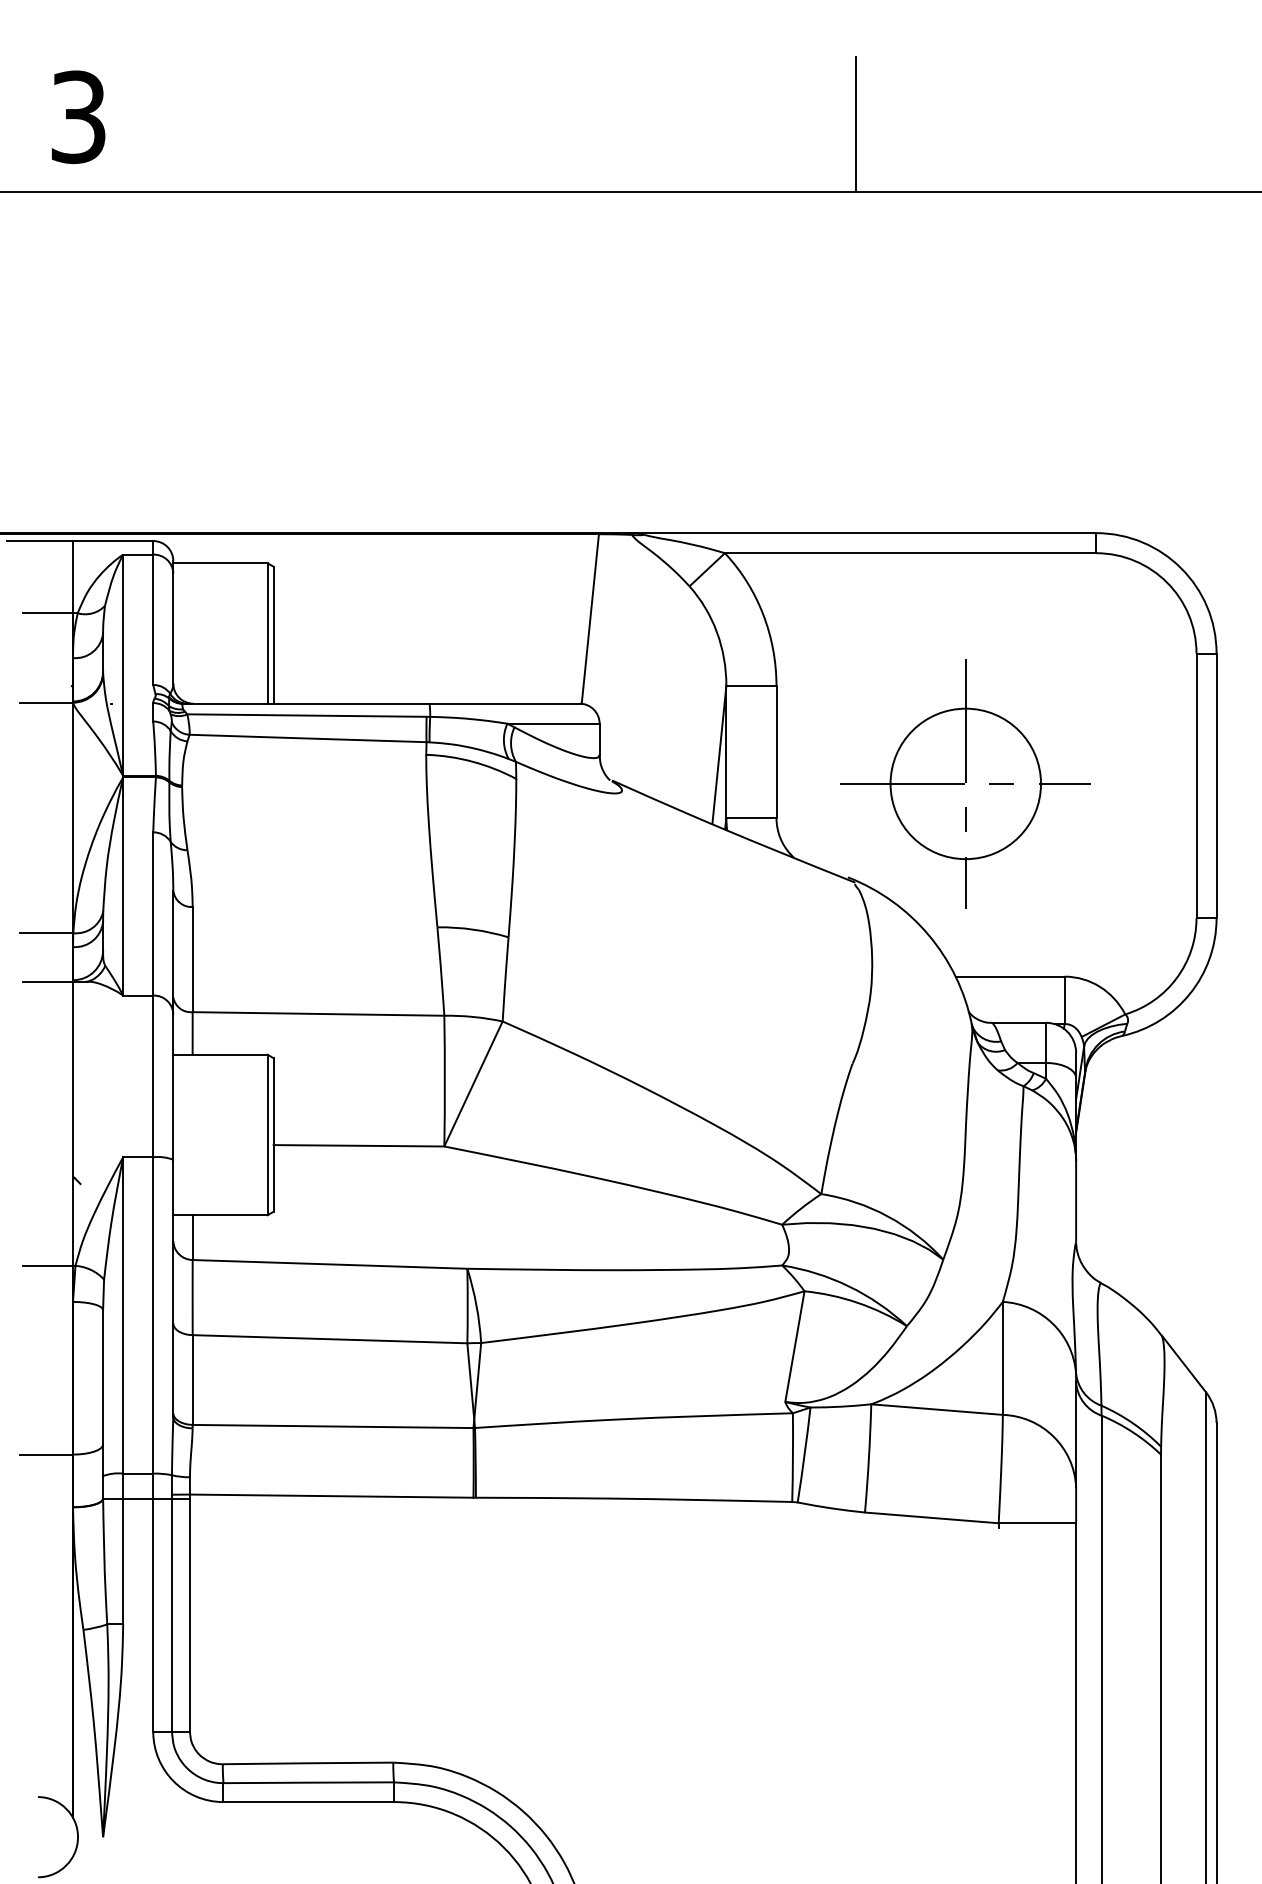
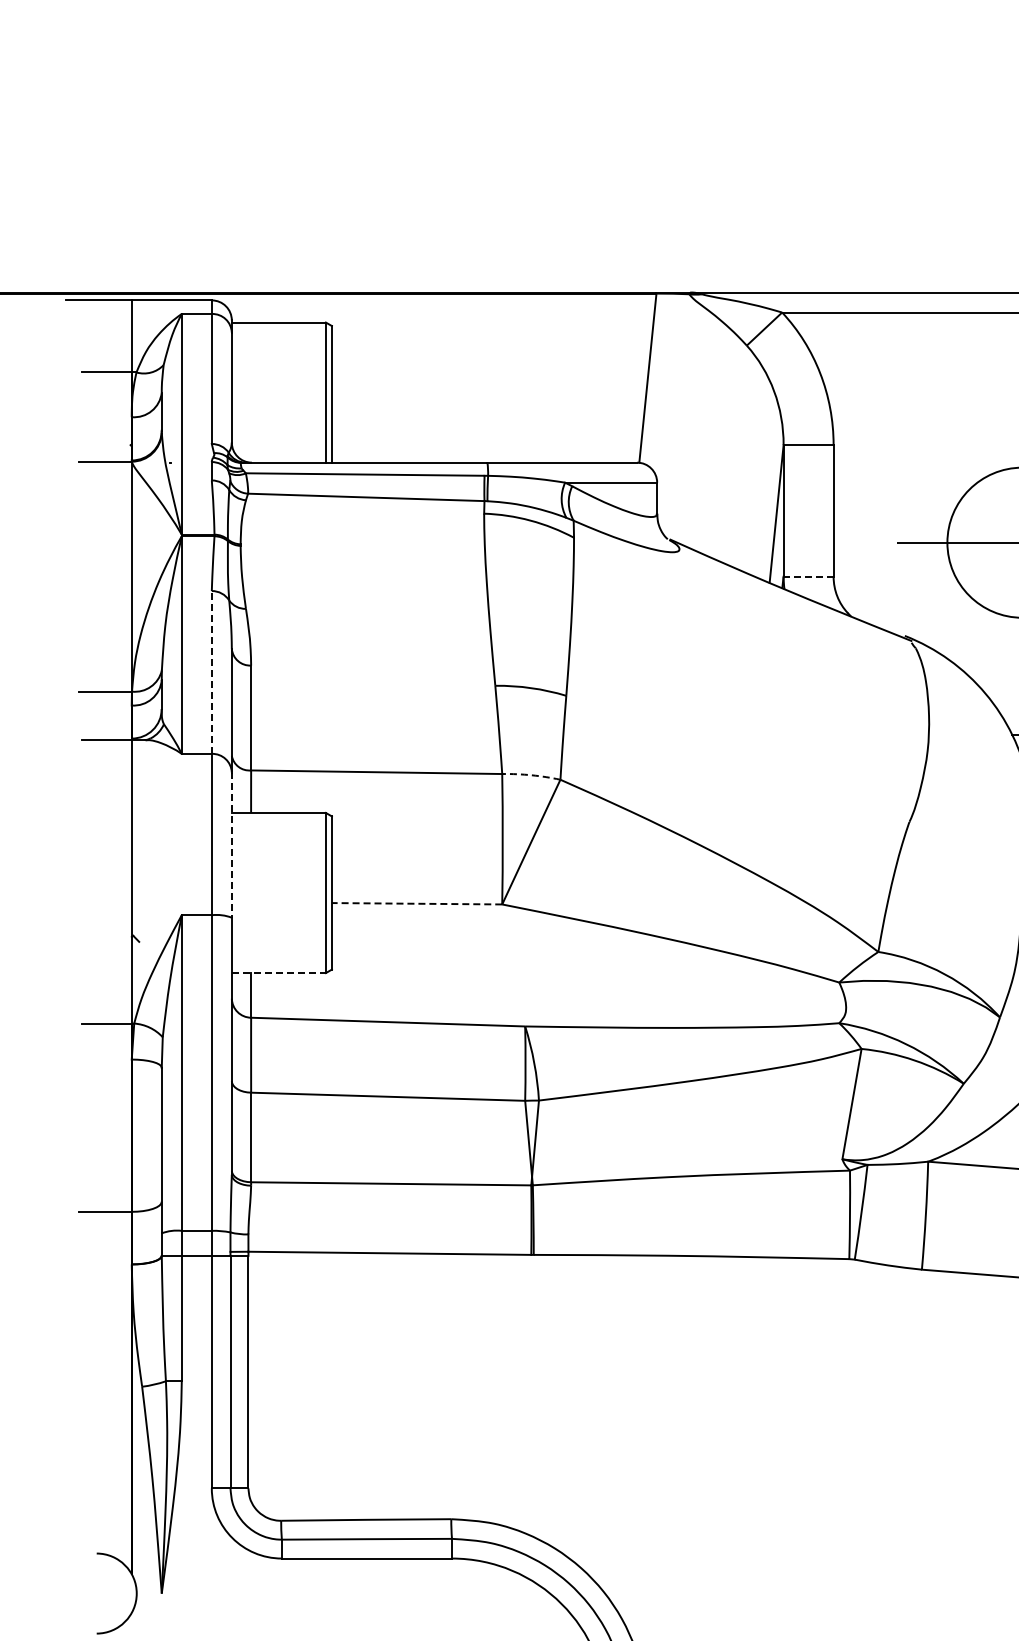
line: (750, 817) -> (807, 576), solid -> dashed
line: (153, 913) -> (212, 672), solid -> dashed
arc: (473, 1016) -> (531, 774), solid -> dashed
line: (173, 1087) -> (232, 845), solid -> dashed
line: (358, 1145) -> (416, 903), solid -> dashed
line: (220, 1215) -> (278, 973), solid -> dashed

